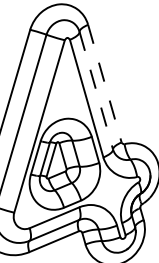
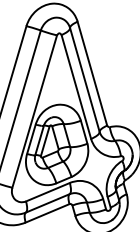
line: (105, 84) -> (92, 74), dashed -> solid
line: (96, 91) -> (85, 80), dashed -> solid

